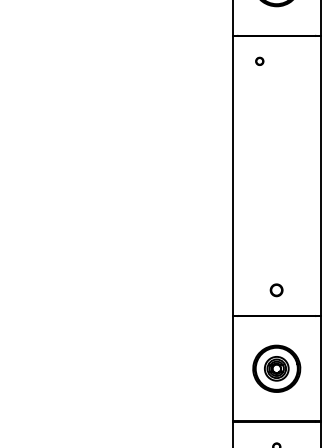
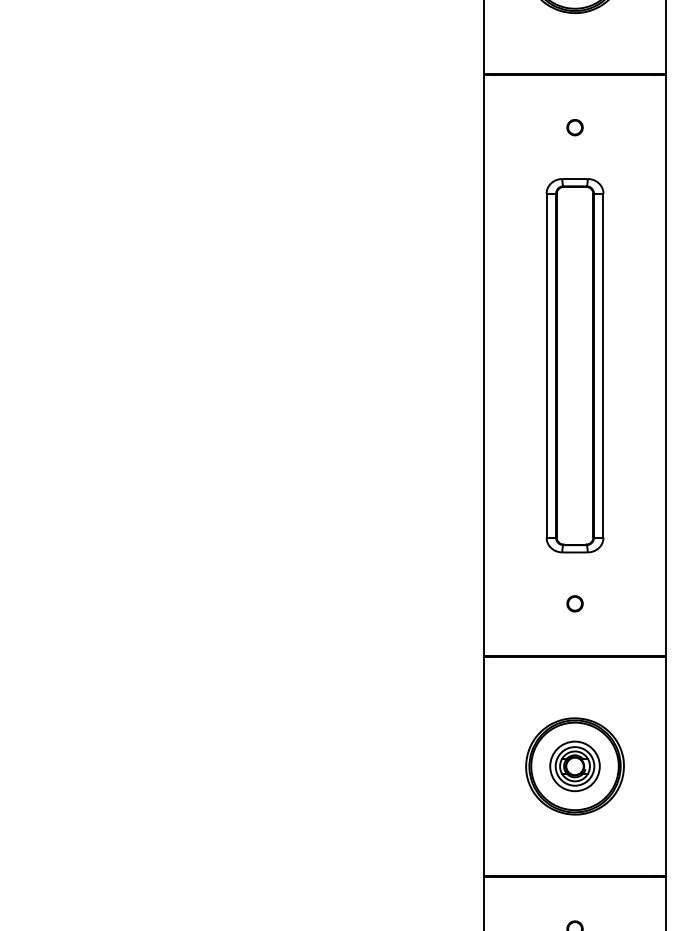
part: (259, 60) -> (574, 125), moved
part: (276, 175) -> (574, 364), added
part: (276, 290) -> (574, 603), size x0.62

